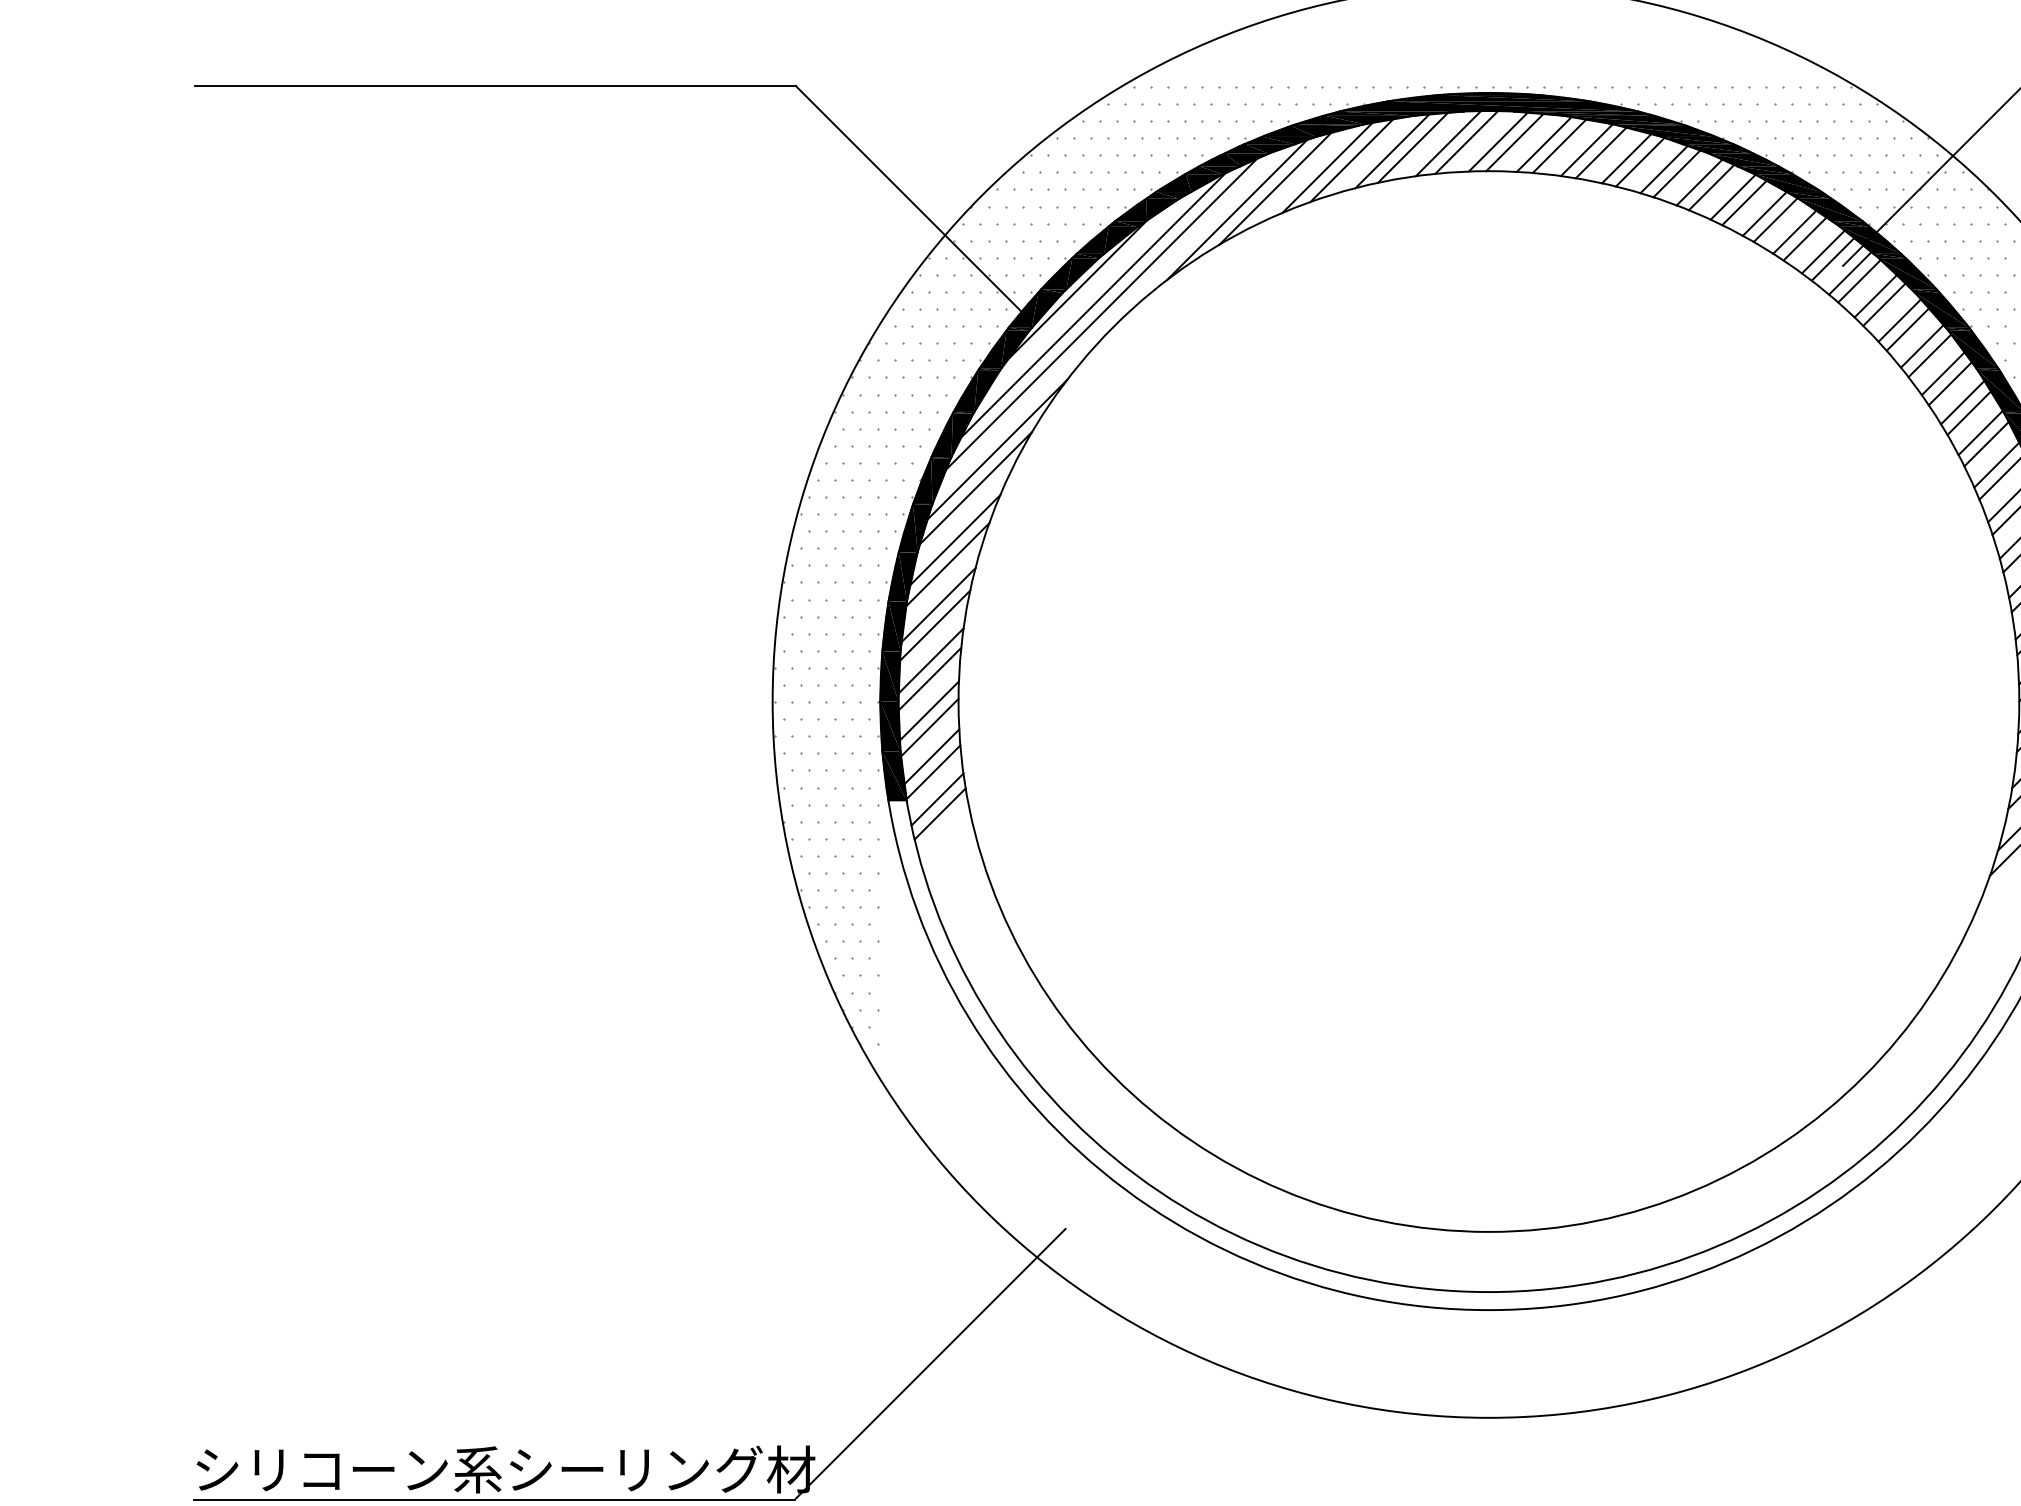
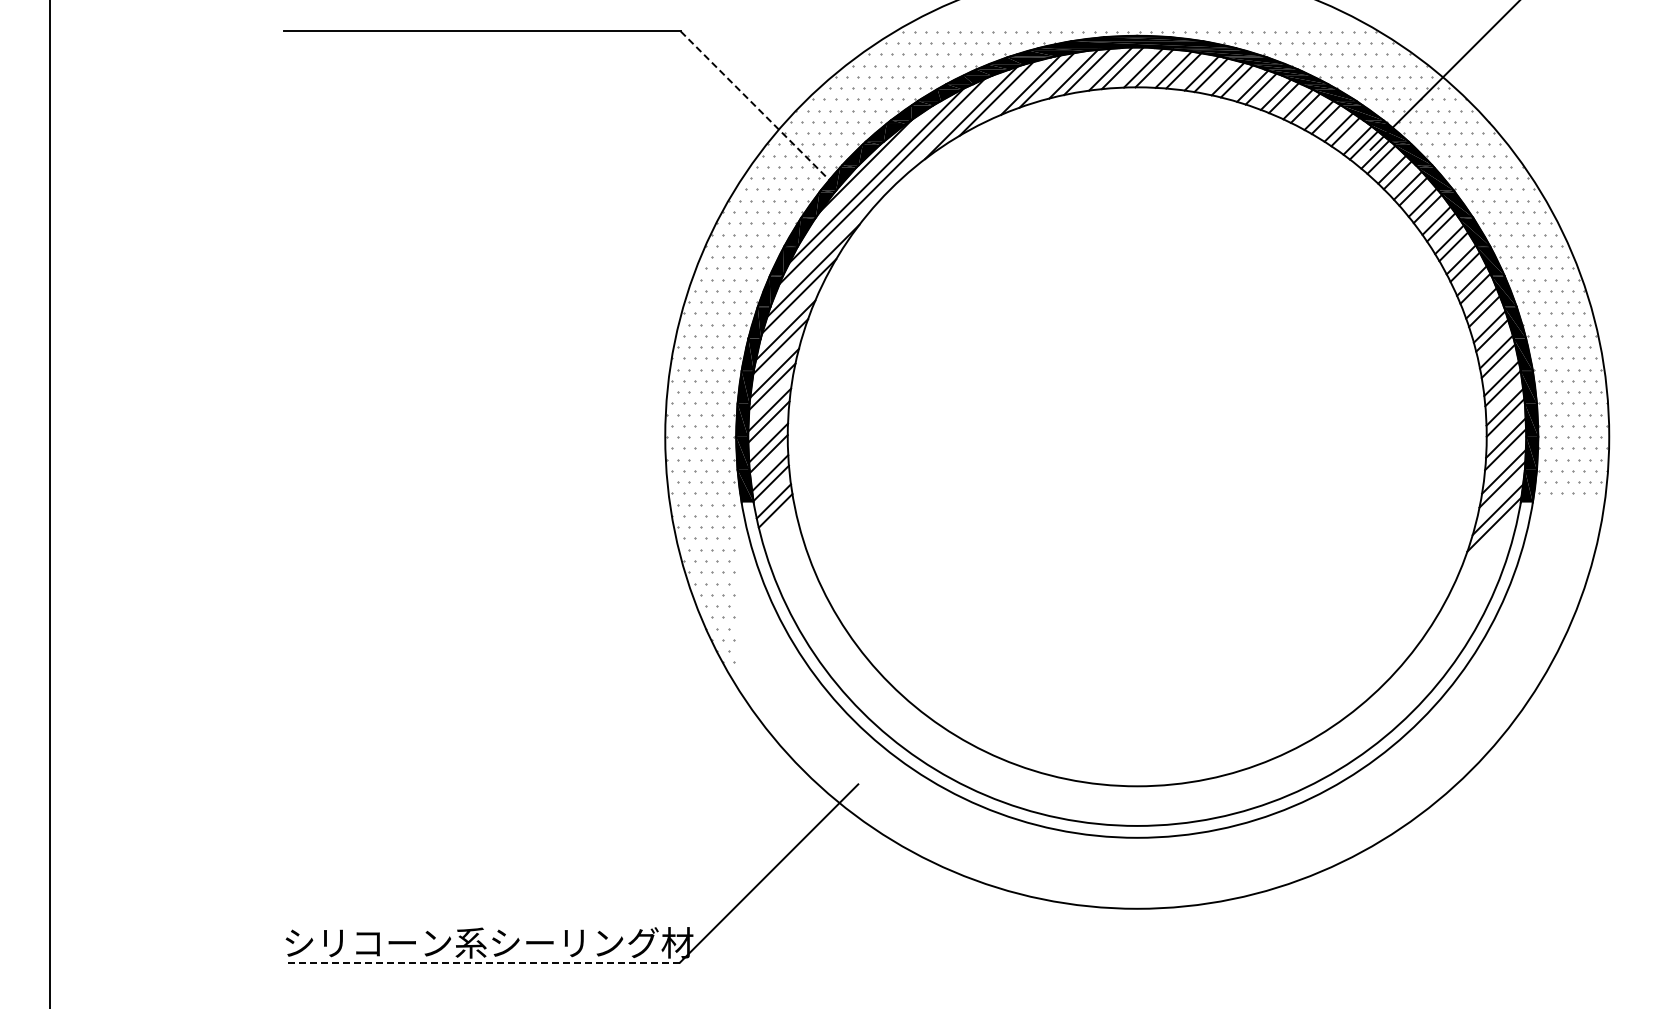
line: (911, 201) -> (756, 107), solid -> dashed
line: (493, 1499) -> (481, 962), solid -> dashed

